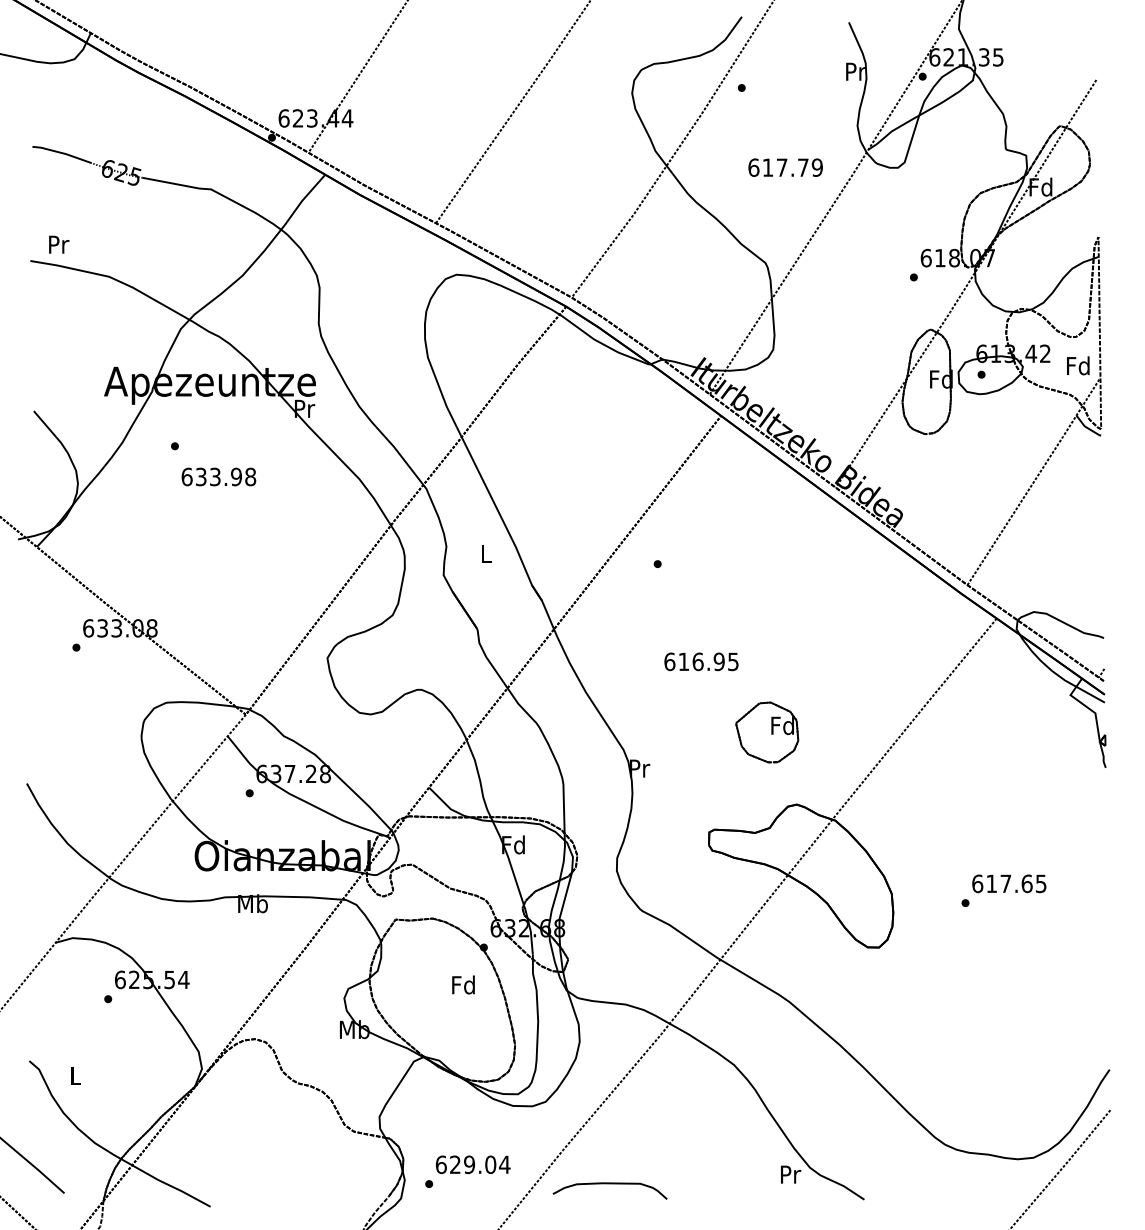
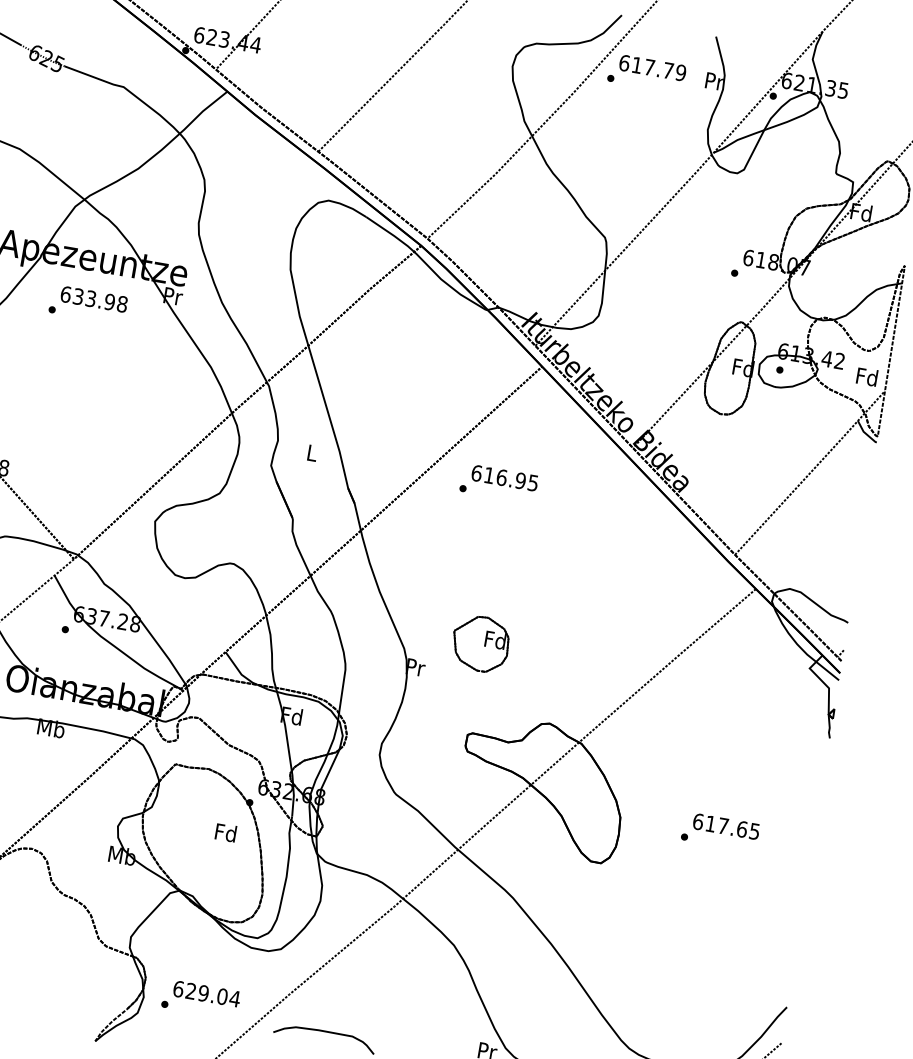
text: (785, 167) -> (652, 67), moved
text: (218, 476) -> (93, 298), moved
text: (701, 661) -> (504, 477), moved
part: (767, 732) -> (480, 643), moved

